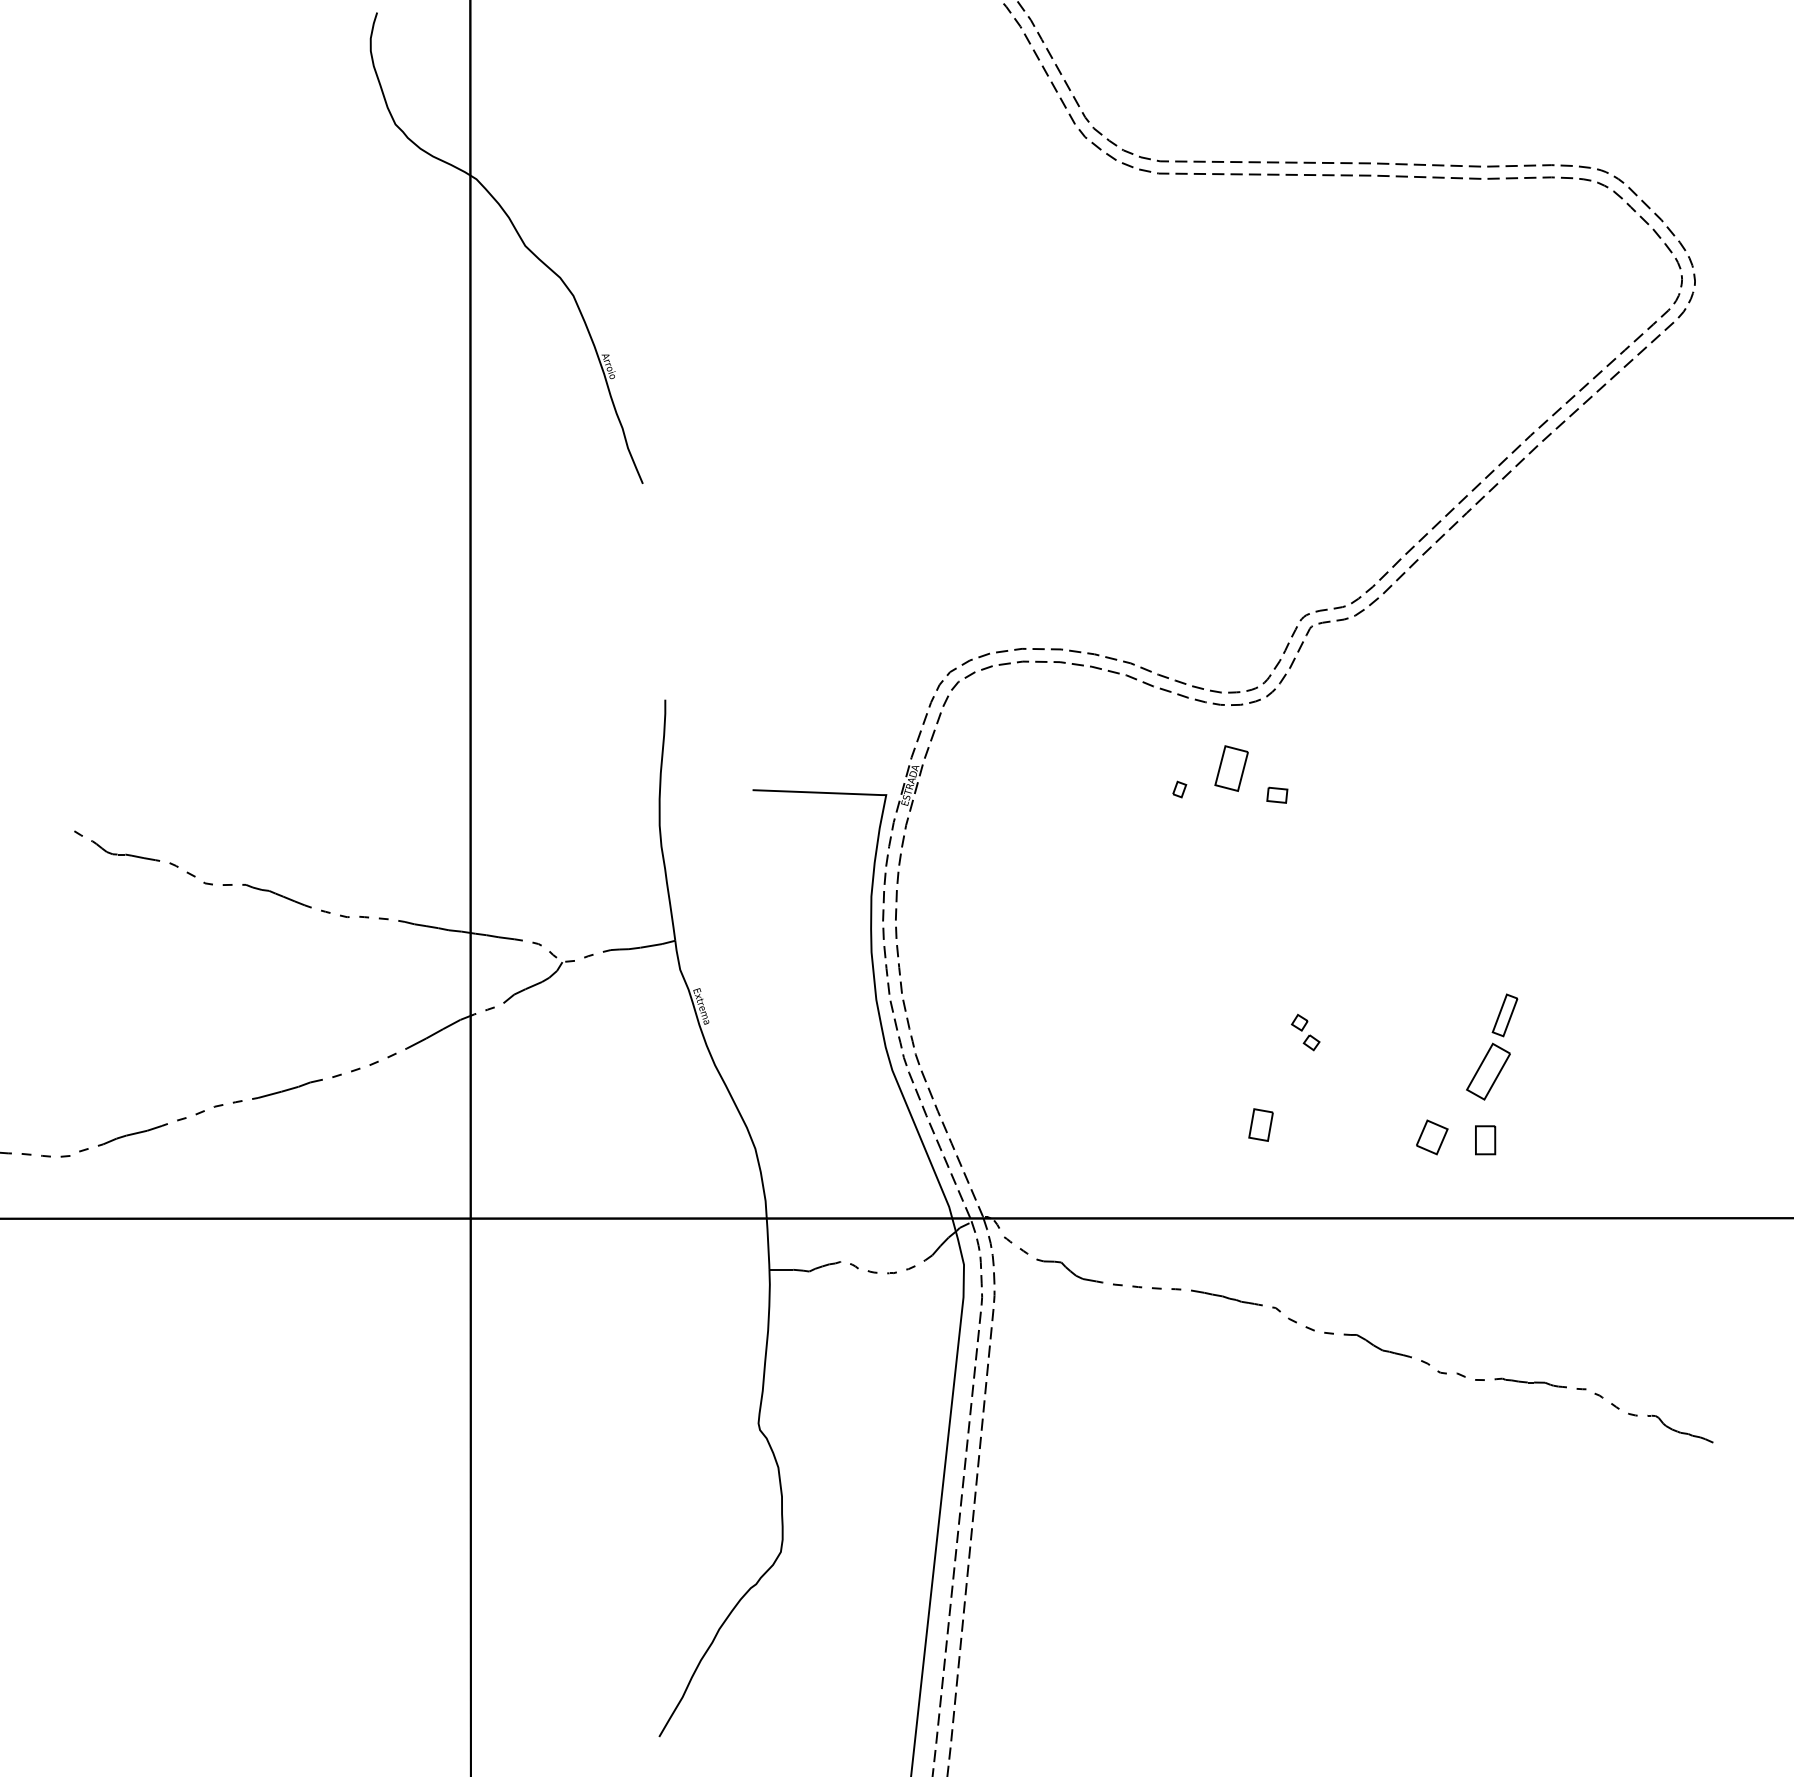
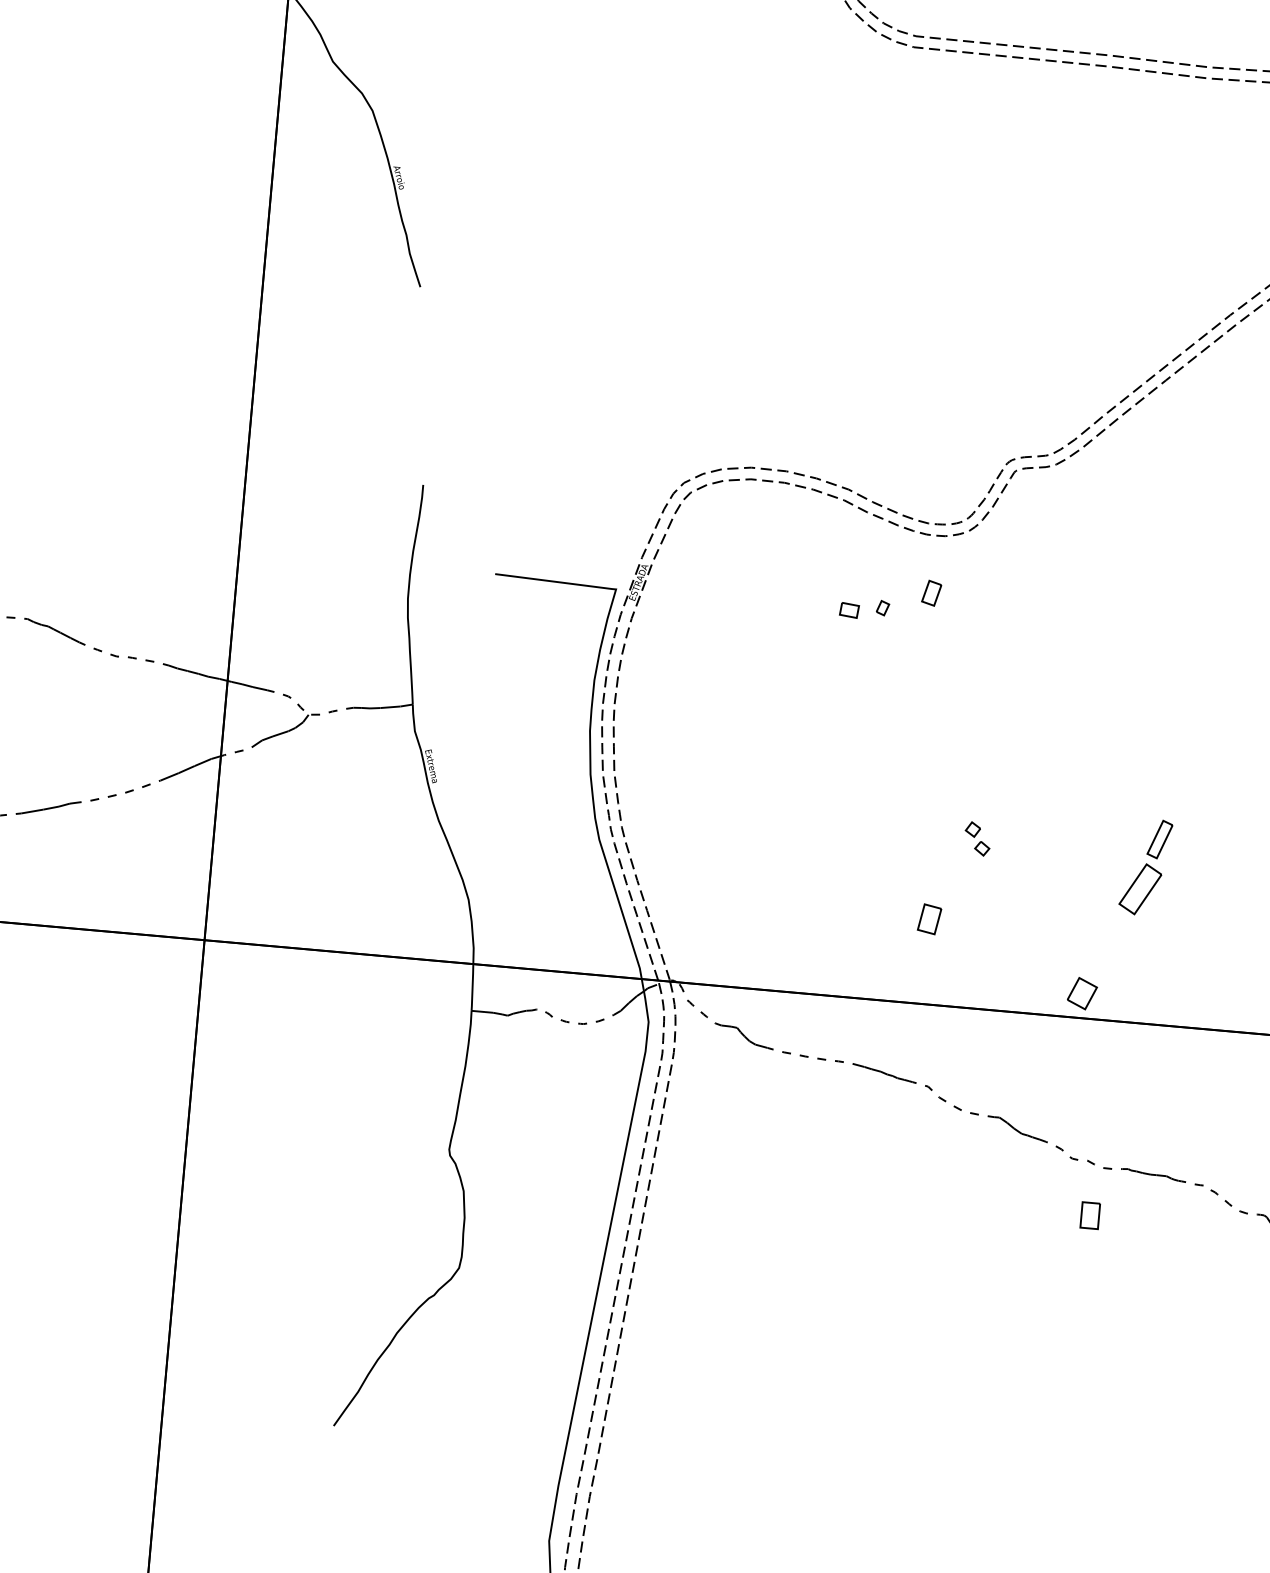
part: (1231, 768) -> (931, 593), size x0.6
part: (1277, 794) -> (849, 609), moved
part: (1432, 1137) -> (1082, 993), moved
part: (1485, 1140) -> (1090, 1215), moved

